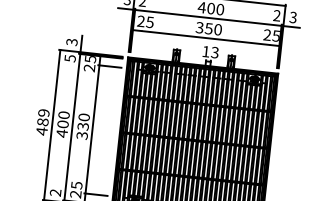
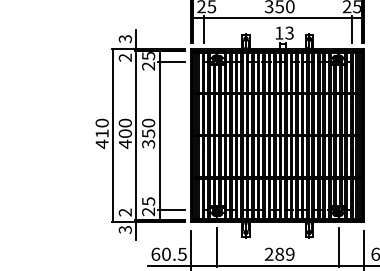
line: (140, 41) -> (203, 29), added
line: (269, 55) -> (351, 29), added
text: (69, 58) -> (124, 57), 5 -> 2
text: (42, 116) -> (101, 127), 489 -> 410
text: (83, 126) -> (148, 133), 330 -> 350

